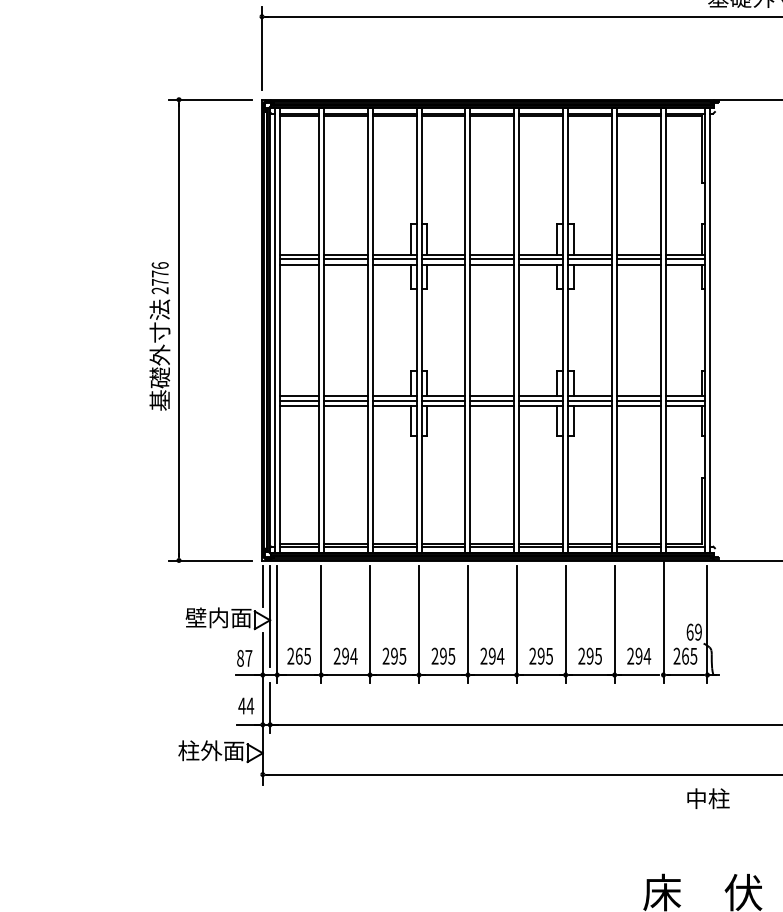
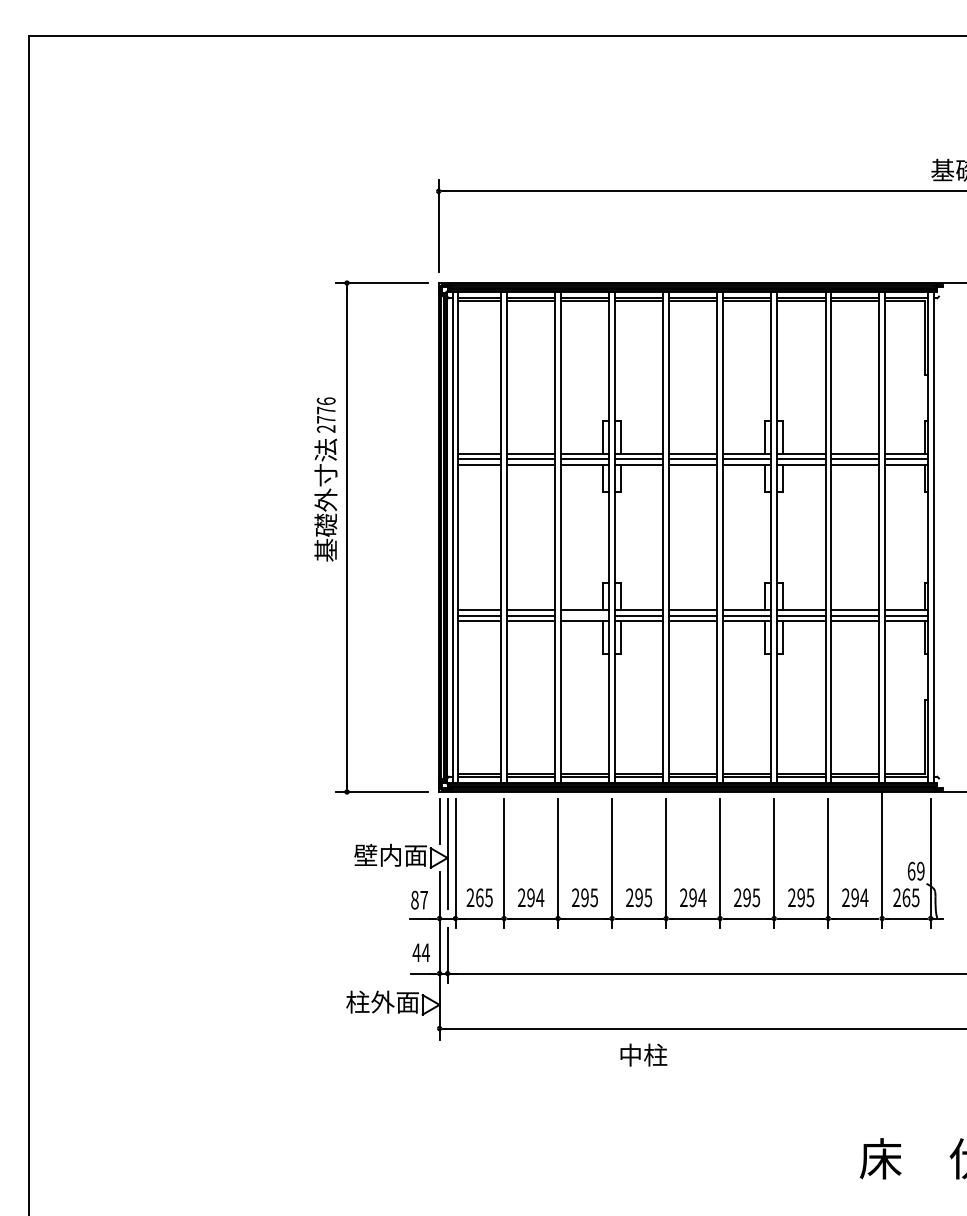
text: (159, 336) -> (325, 479), moved
line: (394, 401) -> (584, 616), removed
text: (708, 798) -> (643, 1054), moved

